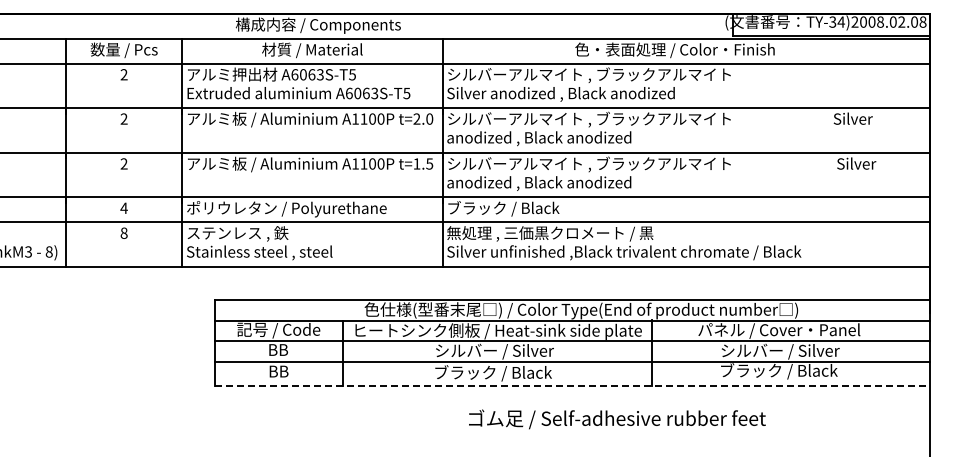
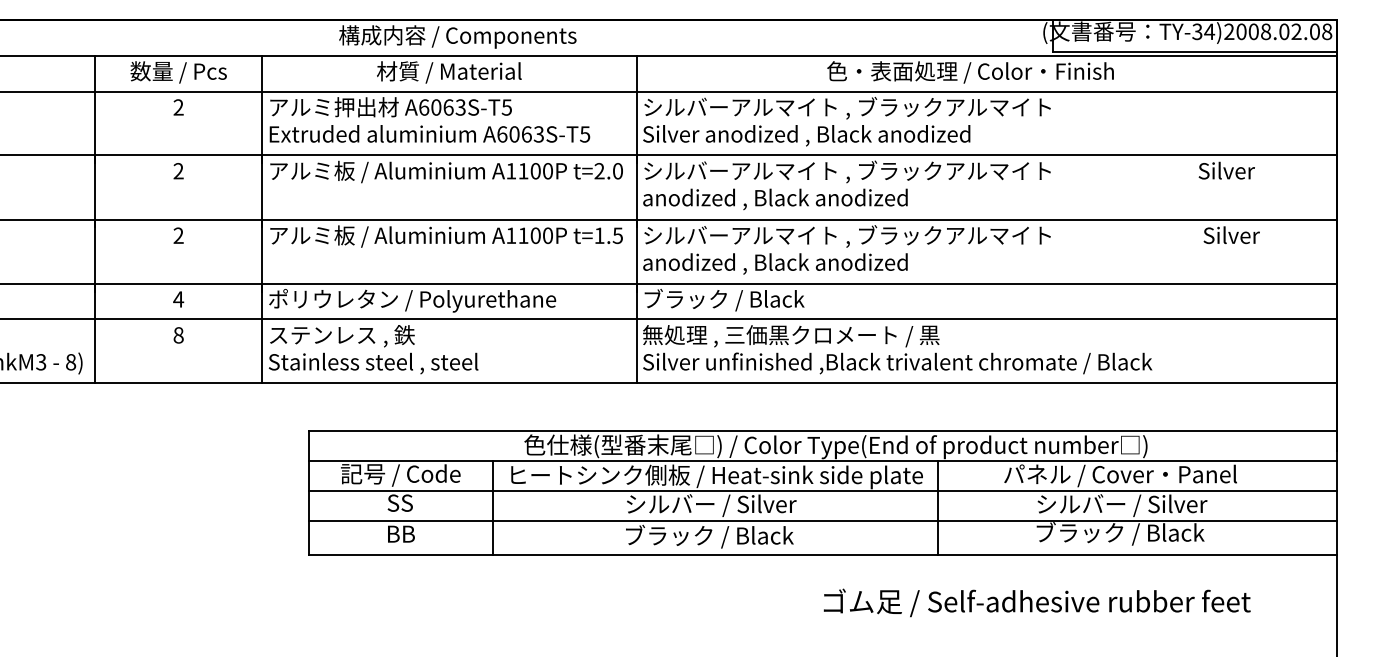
text: (278, 350) -> (400, 503), BB -> SS
line: (572, 385) -> (823, 554), dashed -> solid
text: (617, 419) -> (1037, 603), moved

